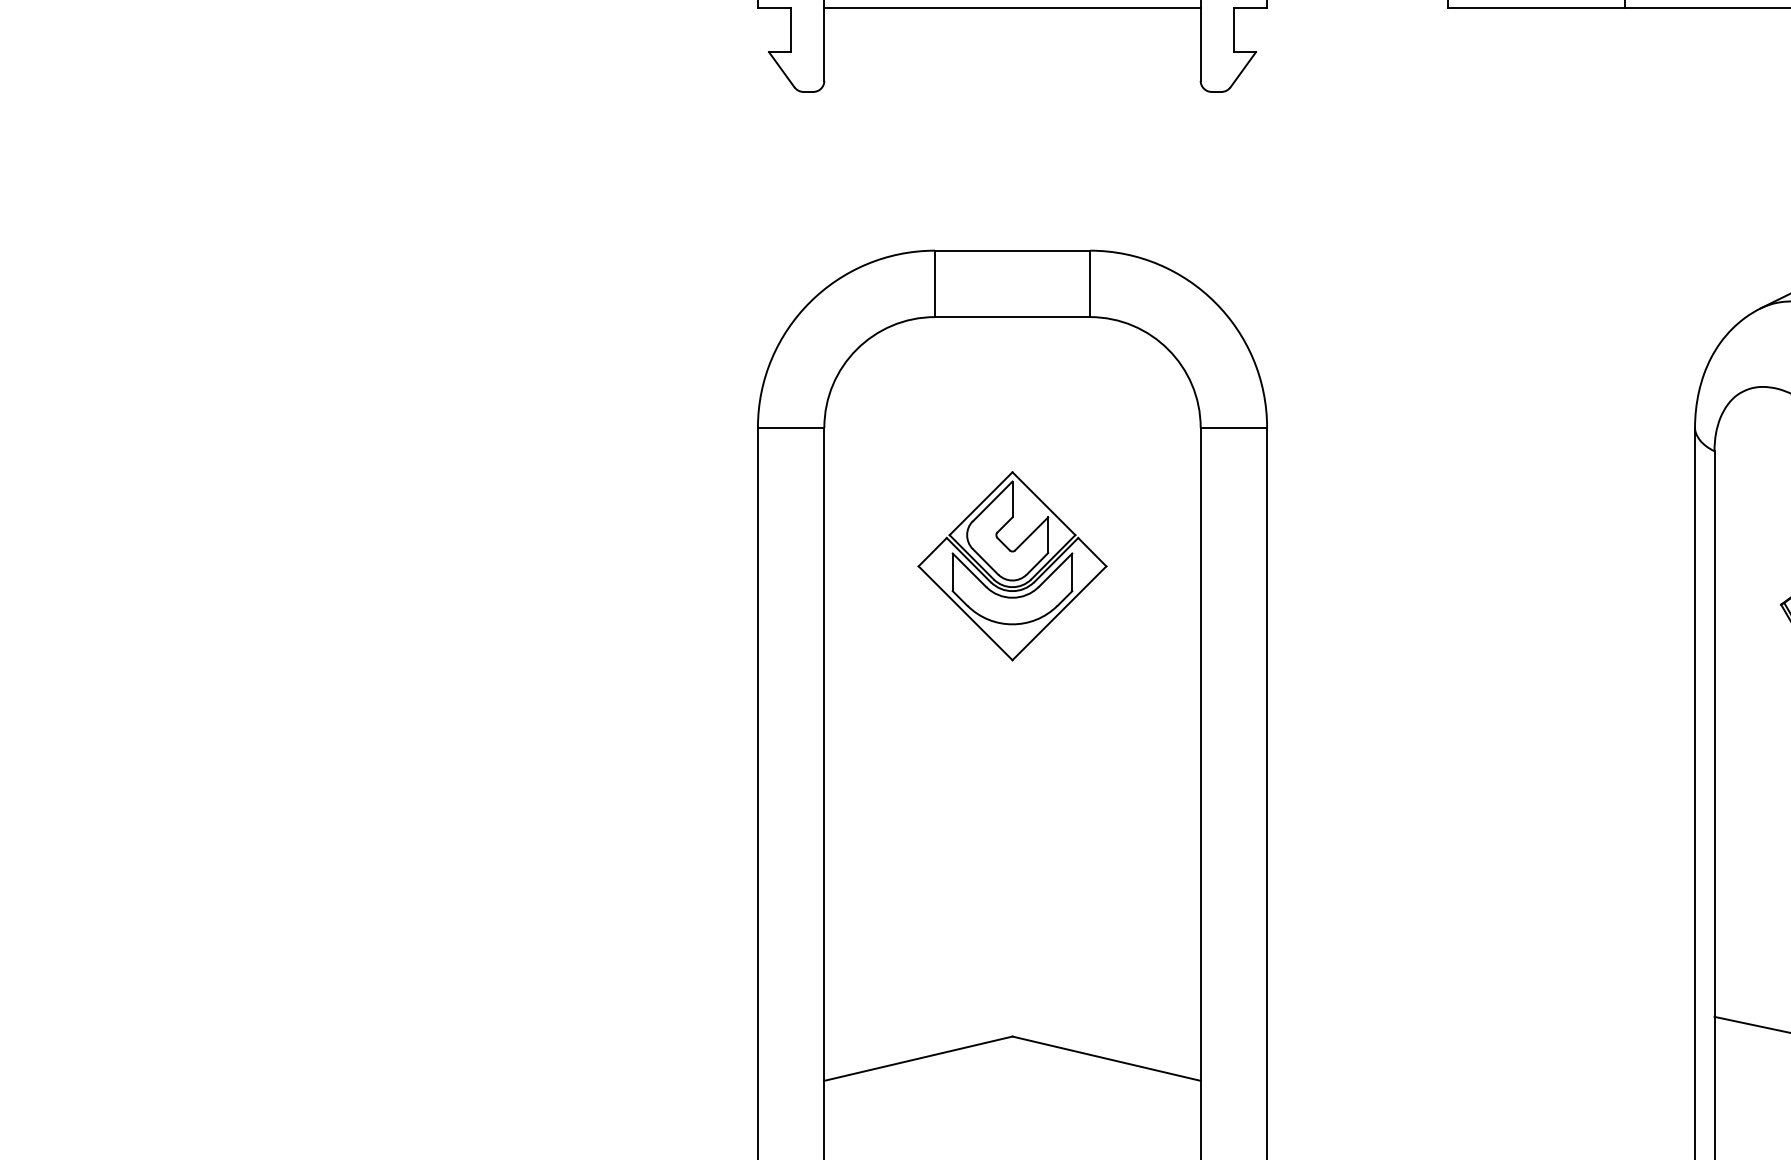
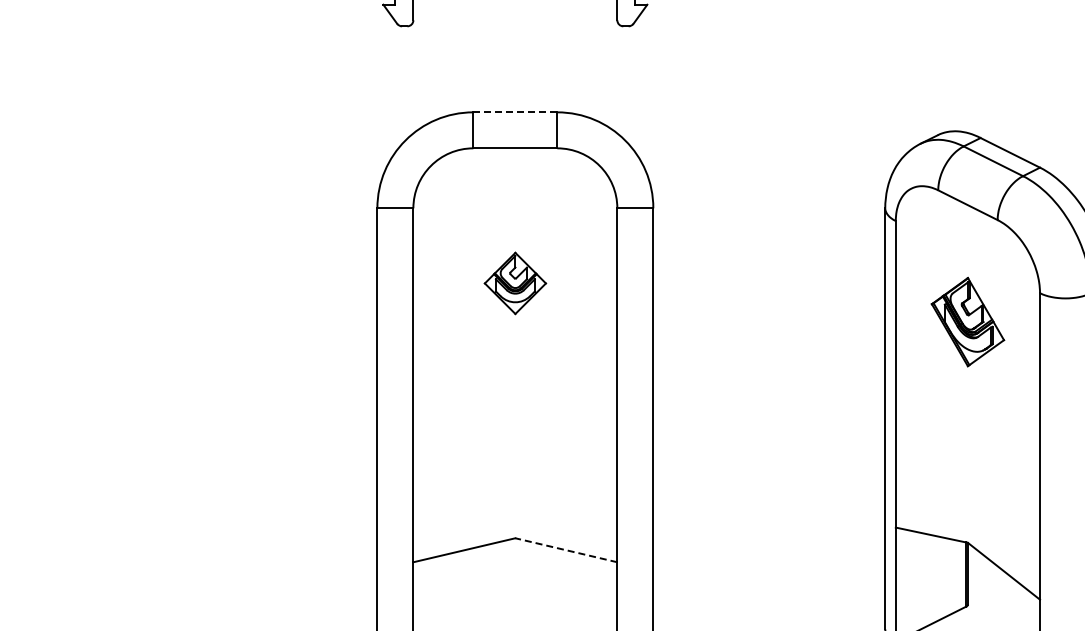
line: (1012, 250) -> (515, 112), solid -> dashed
part: (1012, 566) -> (515, 283), size x0.6
line: (1105, 1059) -> (565, 550), solid -> dashed

